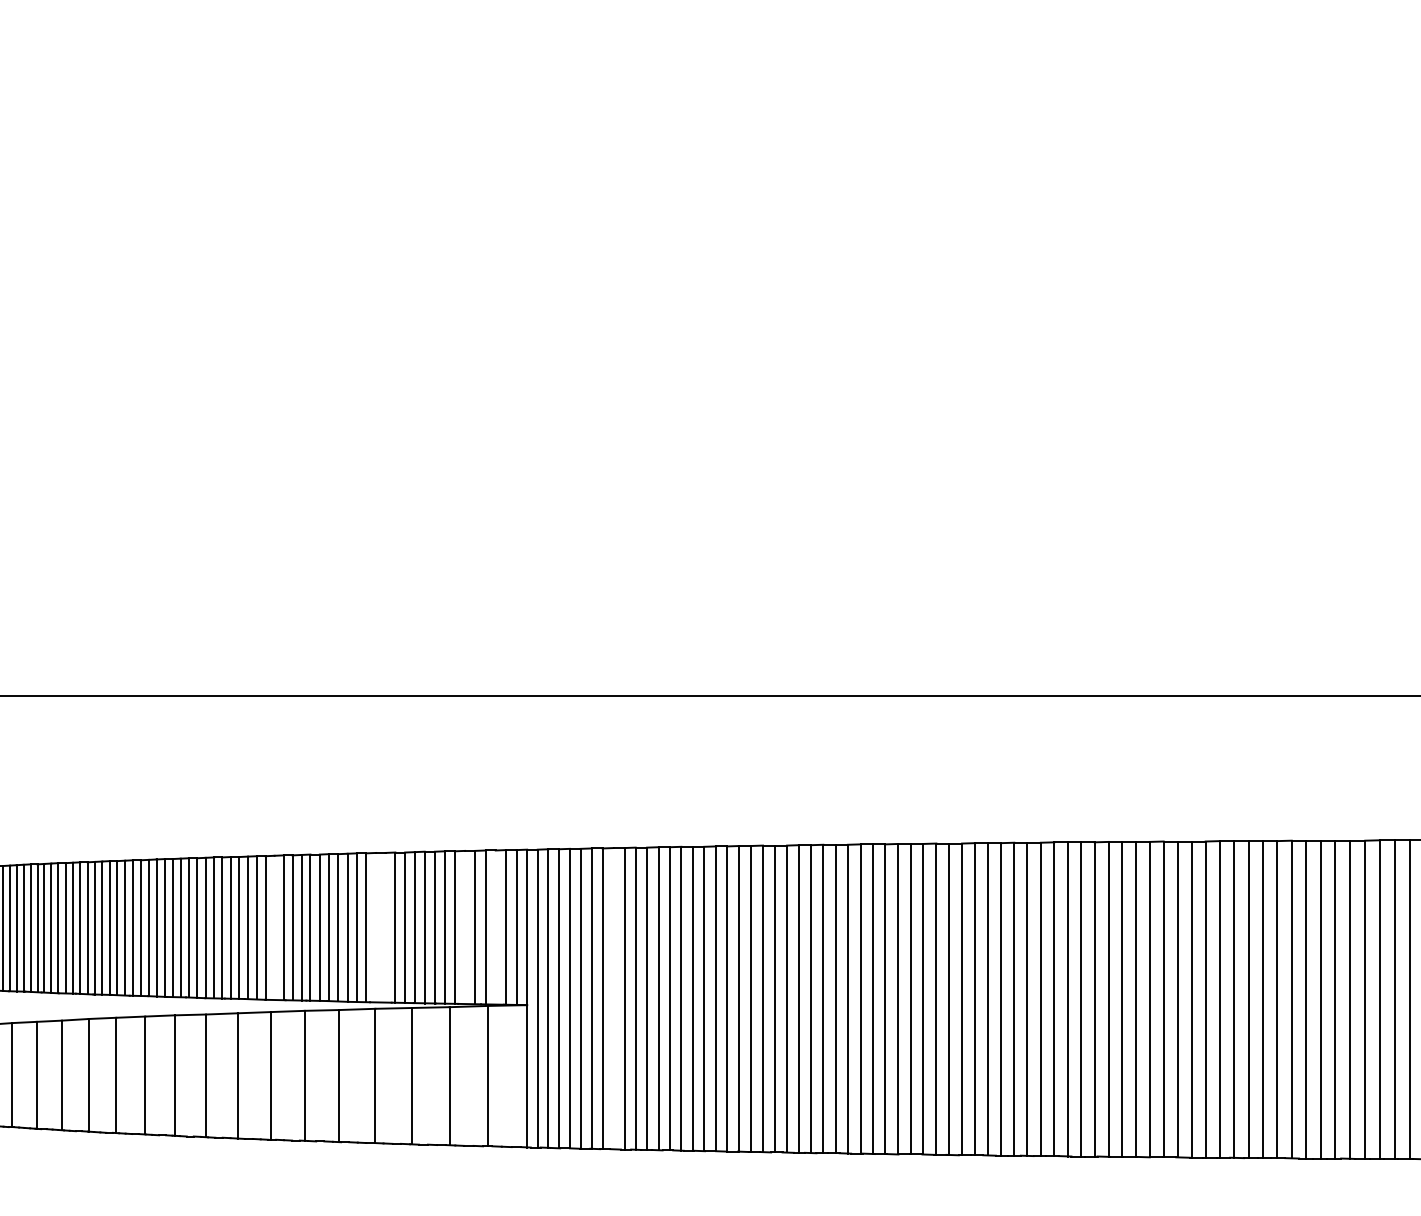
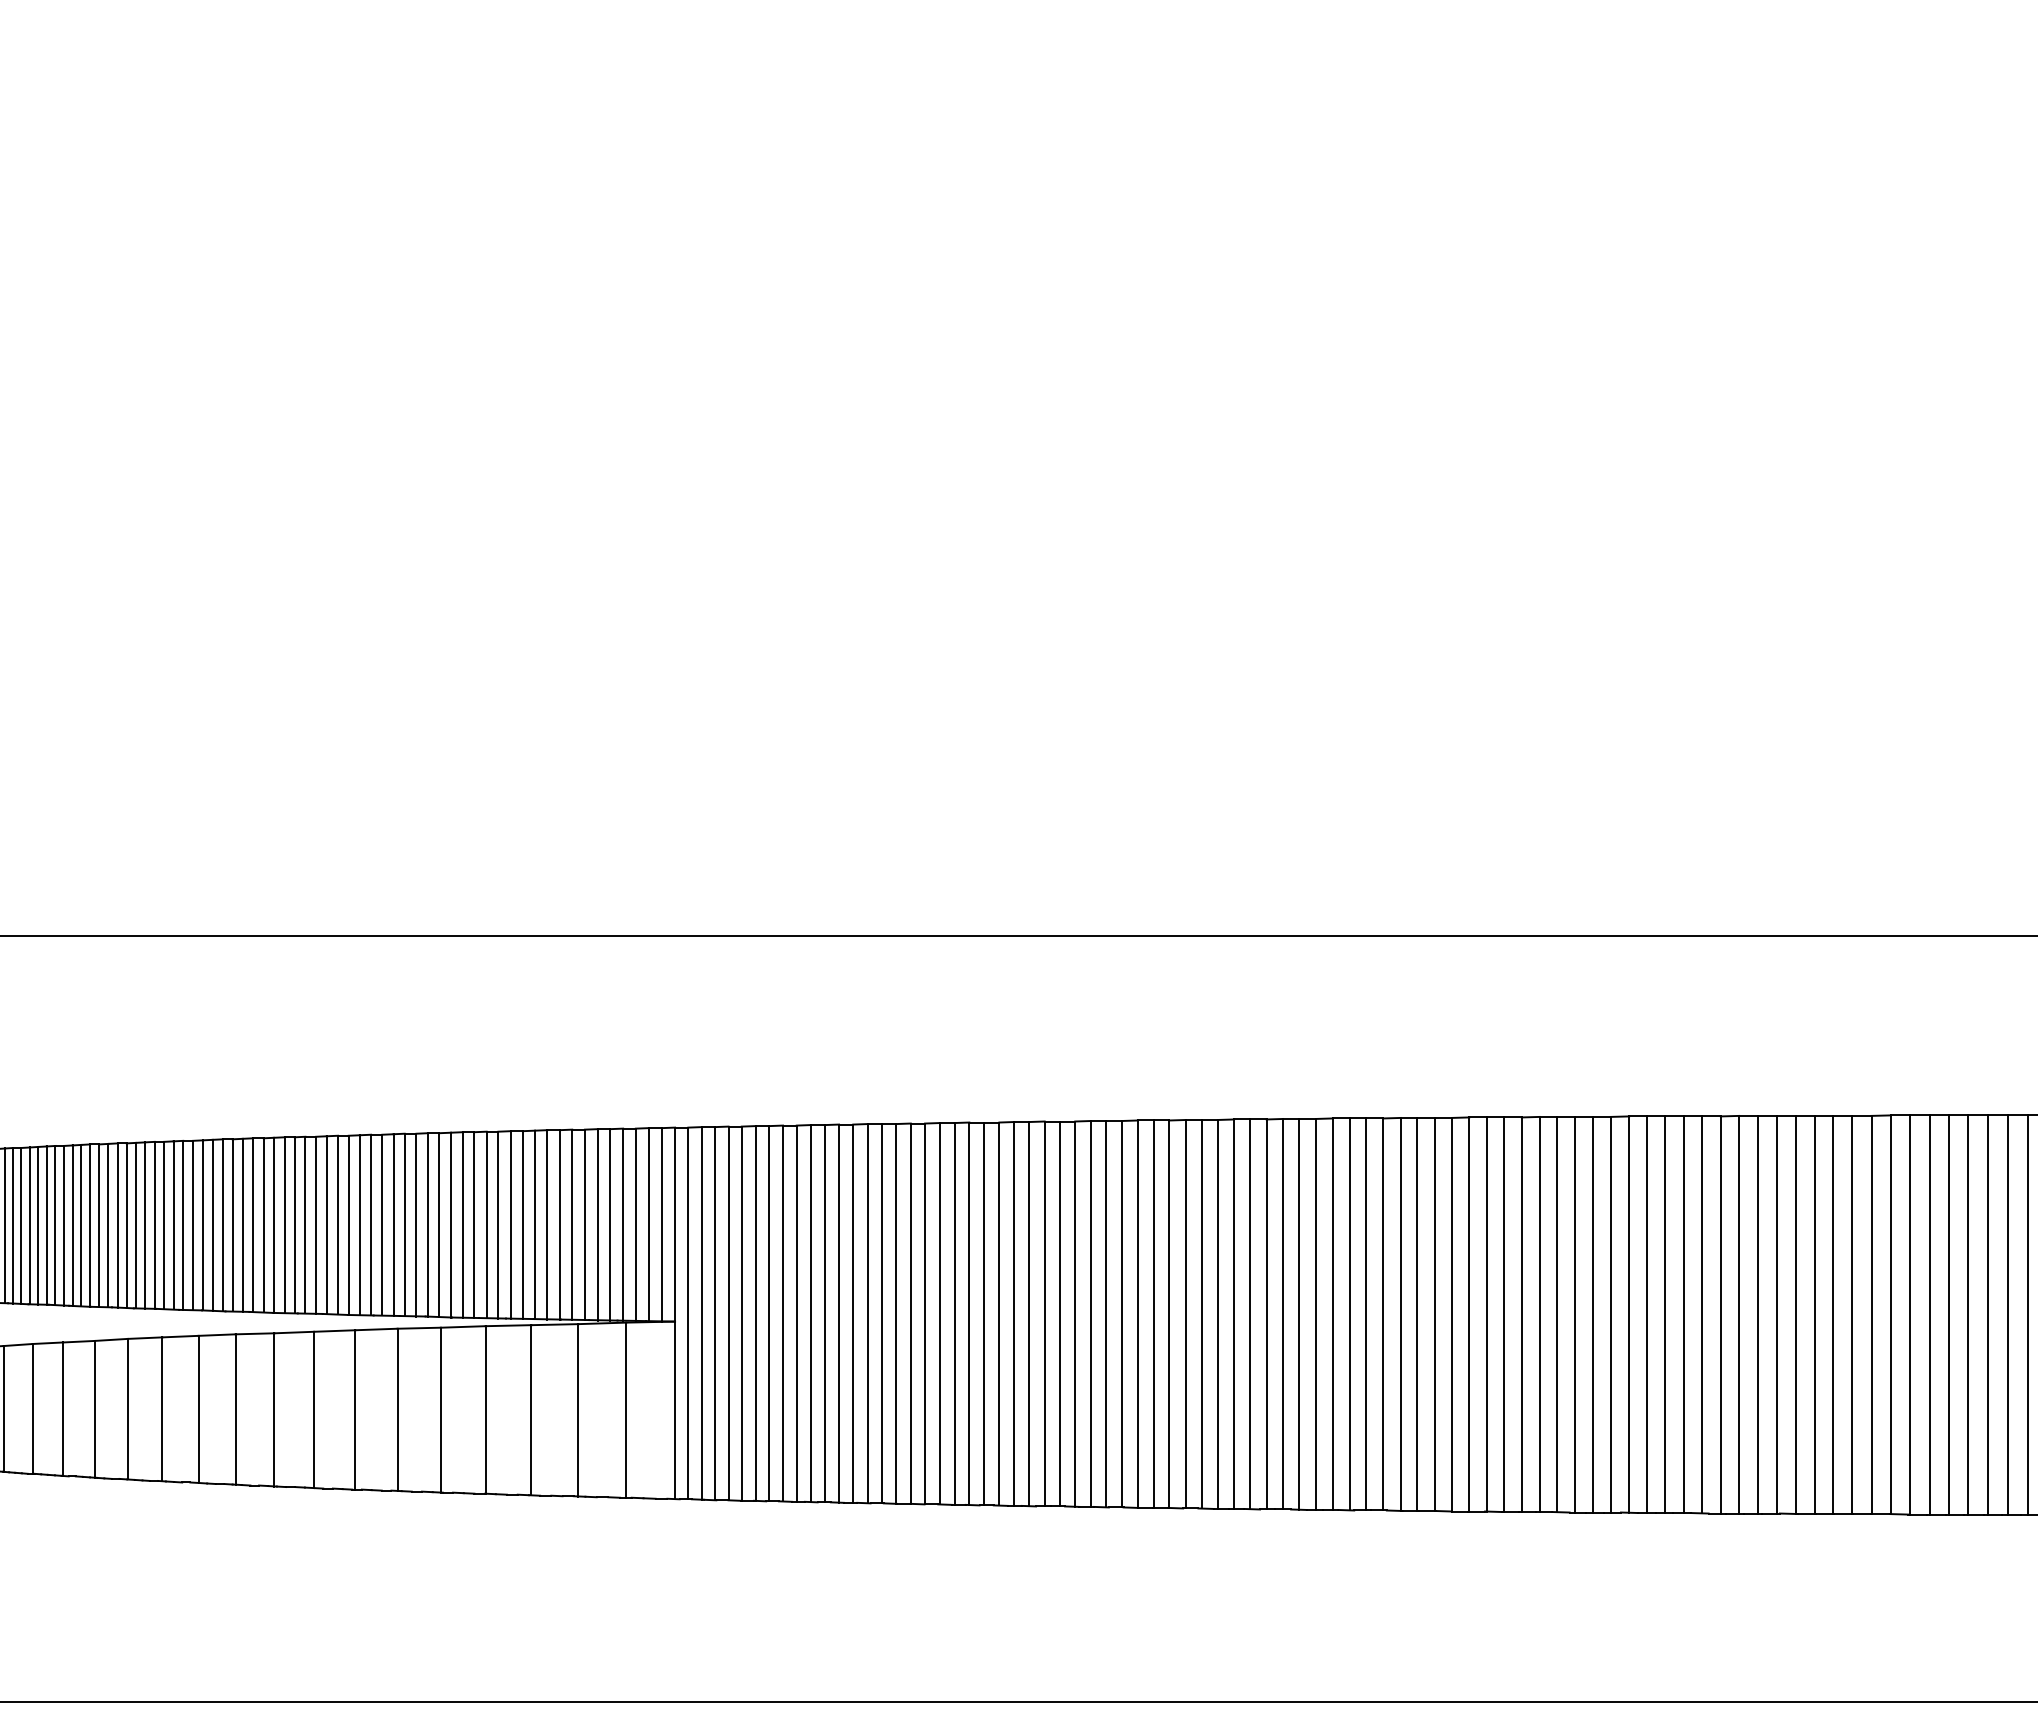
line: (274, 927) -> (359, 1224), added
line: (376, 927) -> (486, 1224), added
line: (385, 927) -> (498, 1224), added
line: (464, 927) -> (597, 1224), added
line: (495, 927) -> (635, 1224), added
line: (614, 998) -> (783, 1313), added

